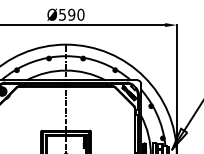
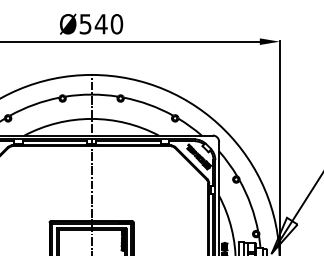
text: (71, 14) -> (100, 23), Ø590 -> Ø540

